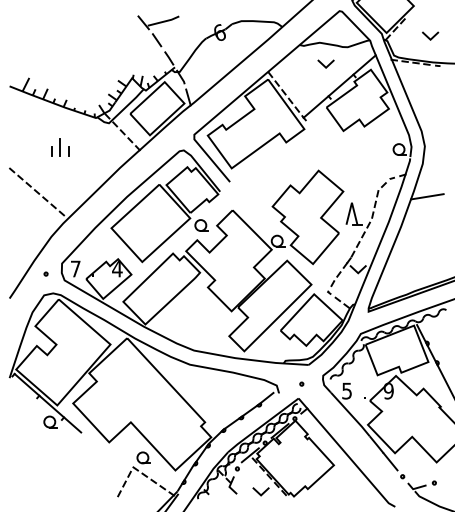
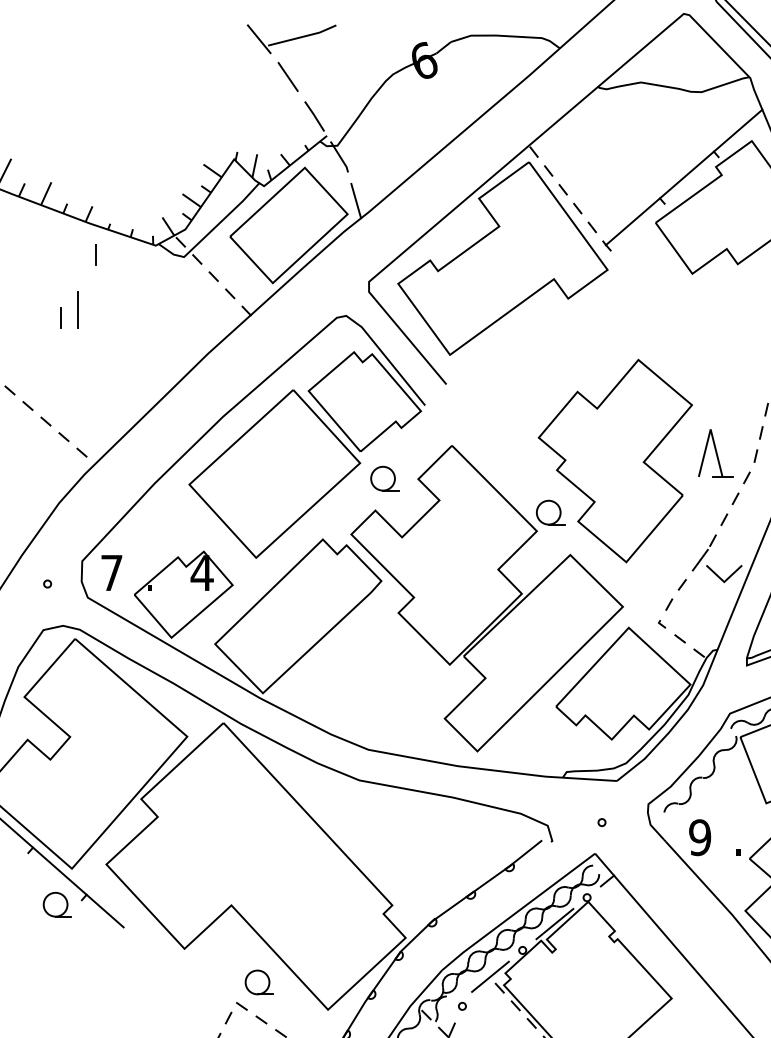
line: (324, 64) -> (651, 129), removed
line: (68, 151) -> (96, 255), moved
text: (347, 390) -> (701, 836), 5 -> 9

